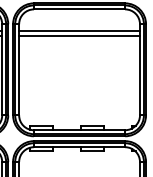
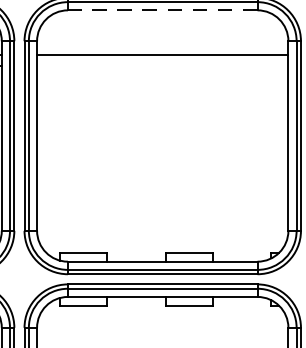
line: (79, 9) -> (162, 10), solid -> dashed
line: (79, 36) -> (162, 66), removed

